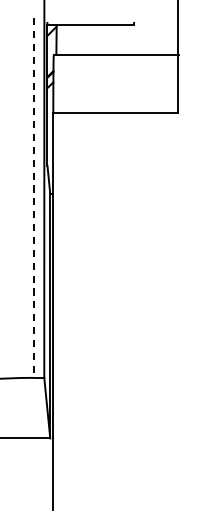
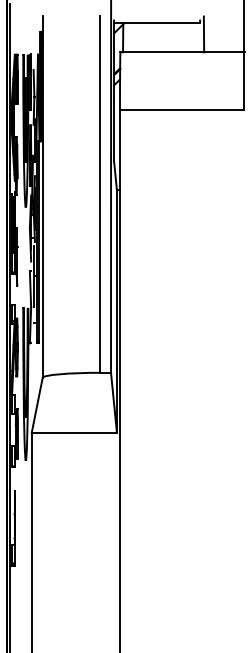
line: (137, 36) -> (203, 34), added
line: (33, 198) -> (100, 194), dashed -> solid

